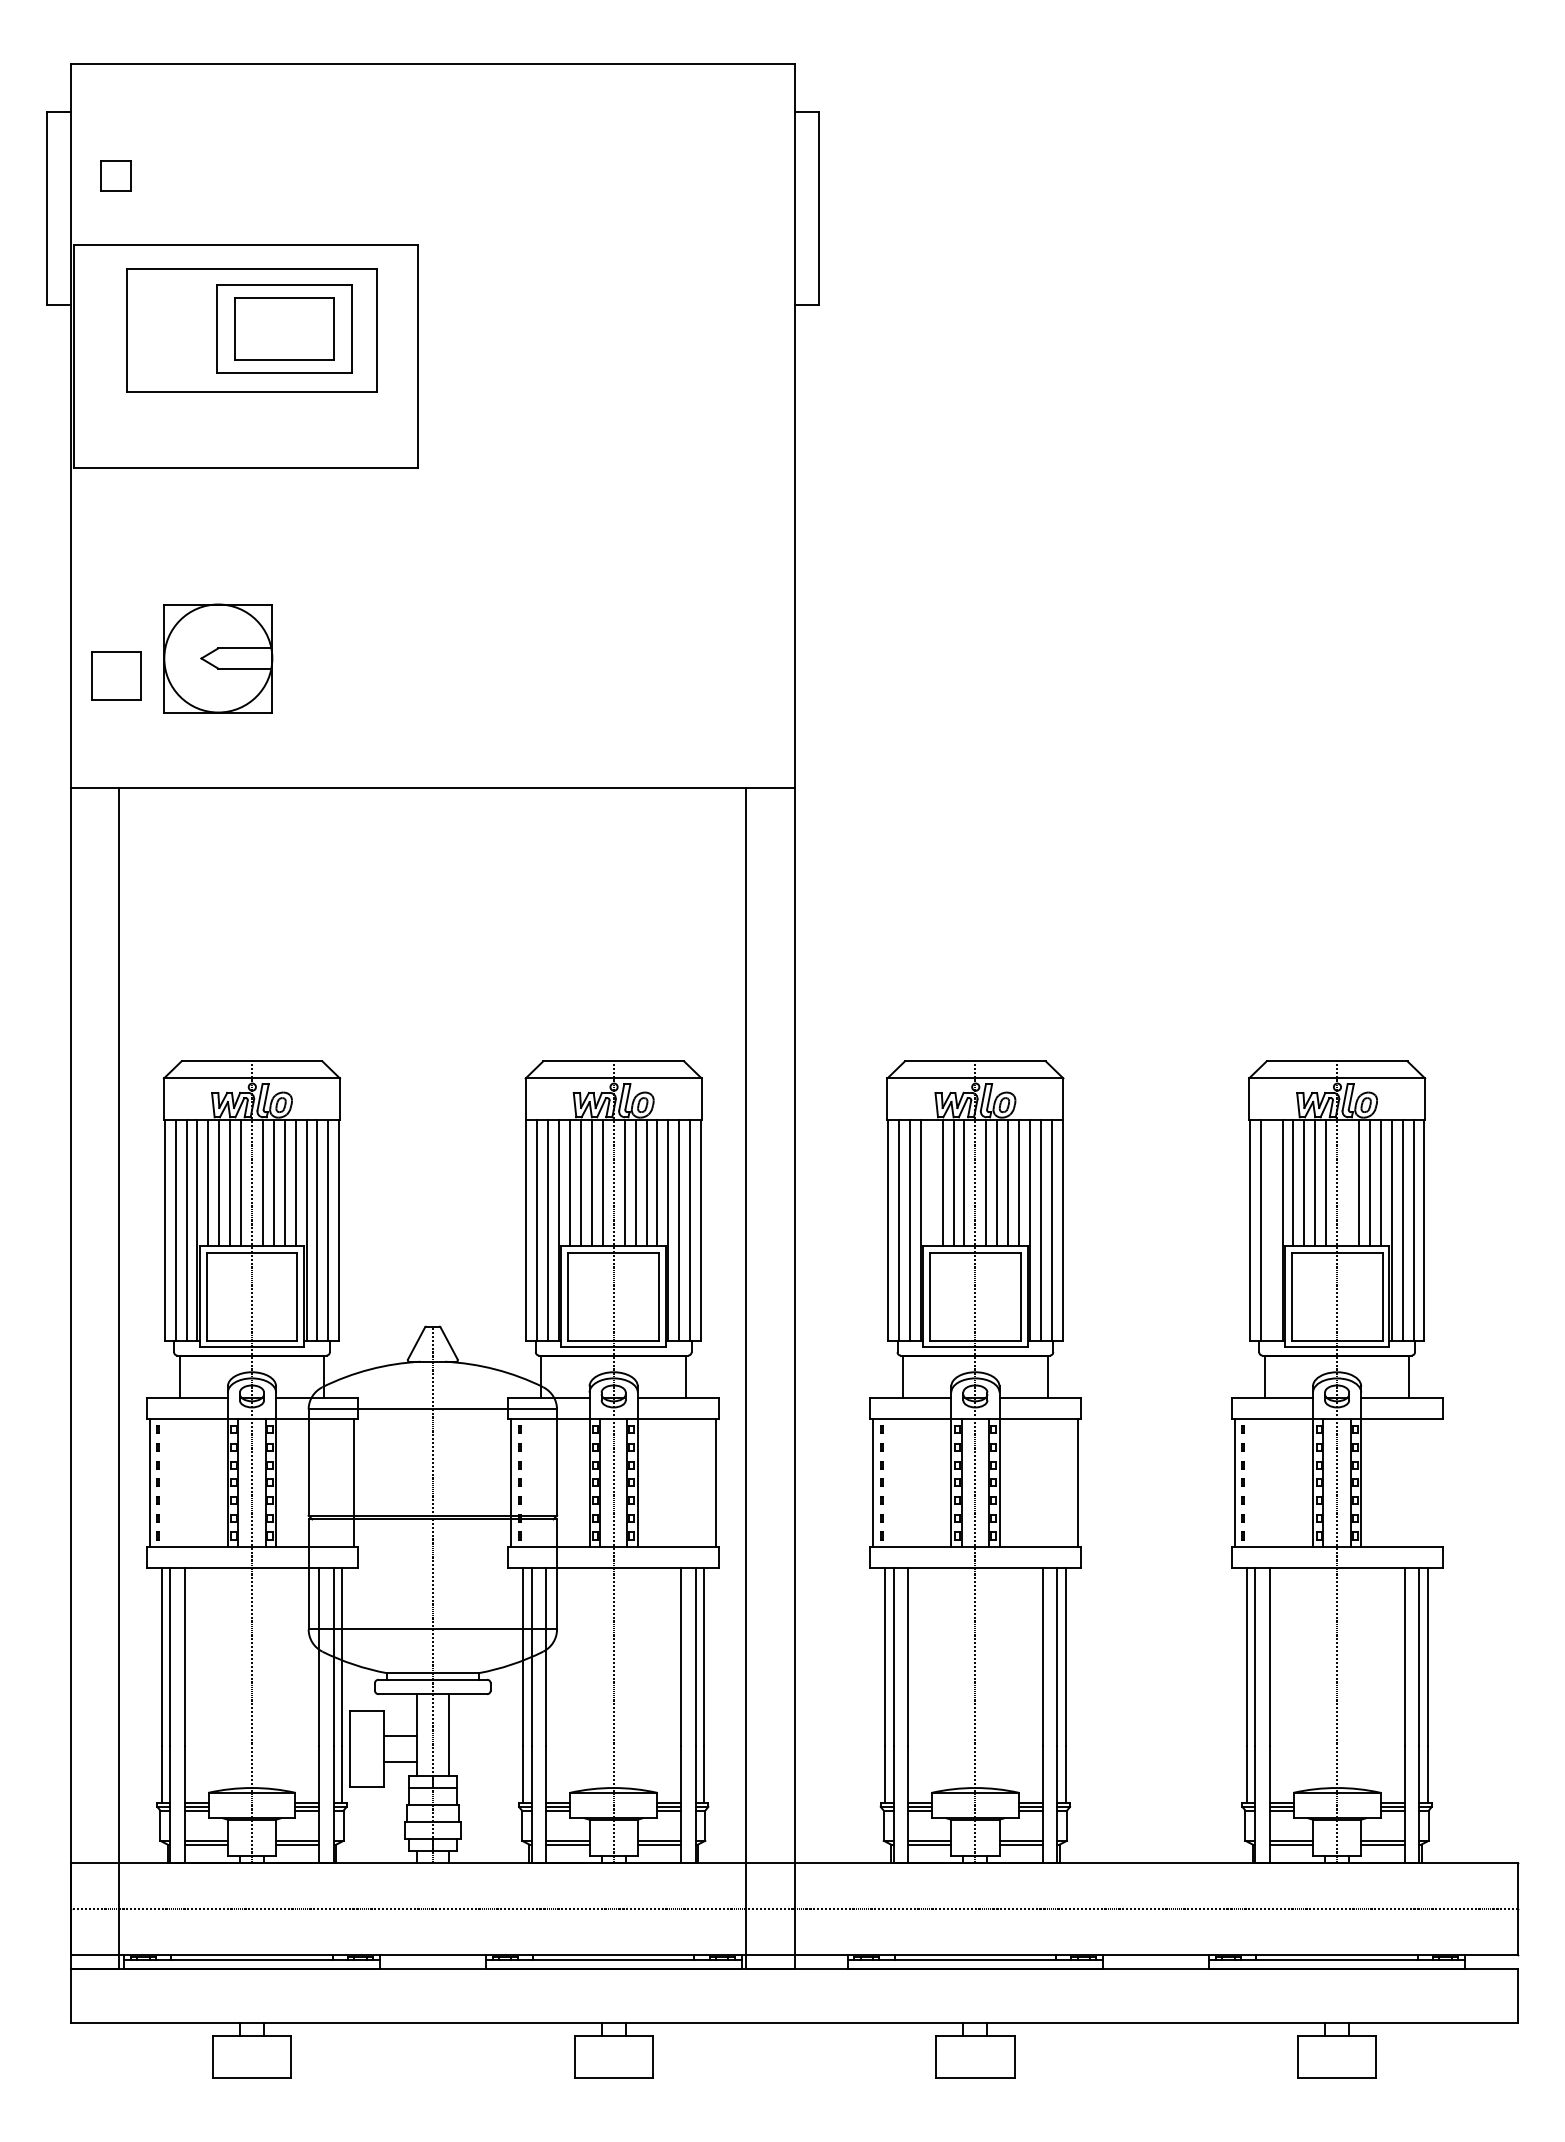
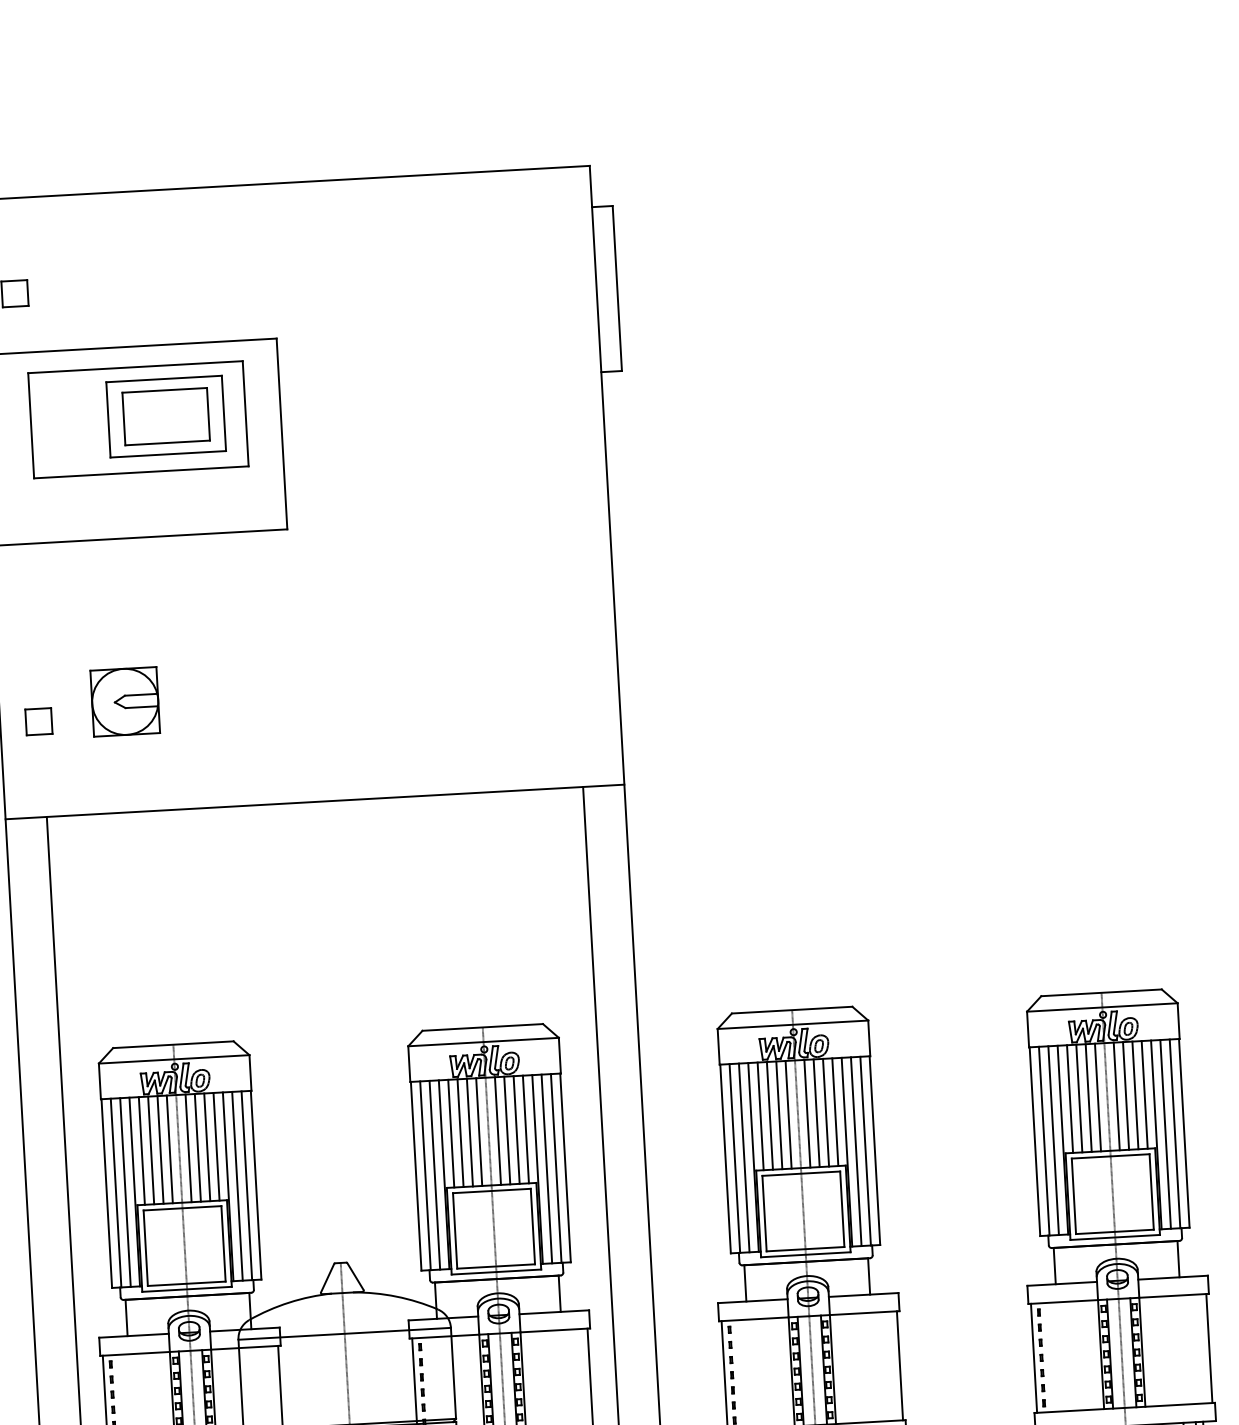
part: (217, 658) -> (124, 701), size x0.71
part: (115, 675) -> (38, 721), size x0.62
line: (931, 1183) -> (760, 1116), added
line: (1348, 1183) -> (1117, 1096), added
line: (1271, 1230) -> (1053, 1140), added
line: (1439, 1482) -> (1209, 1348), added

